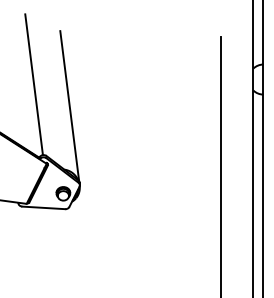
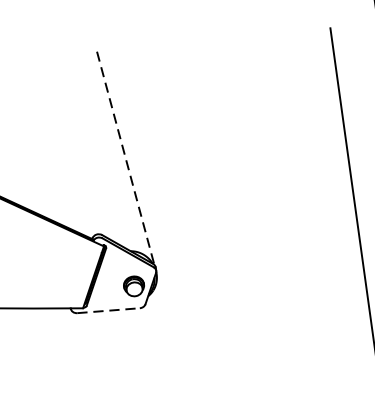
line: (33, 84) -> (68, 134), removed
line: (69, 106) -> (125, 158), solid -> dashed
line: (44, 207) -> (109, 309), solid -> dashed

